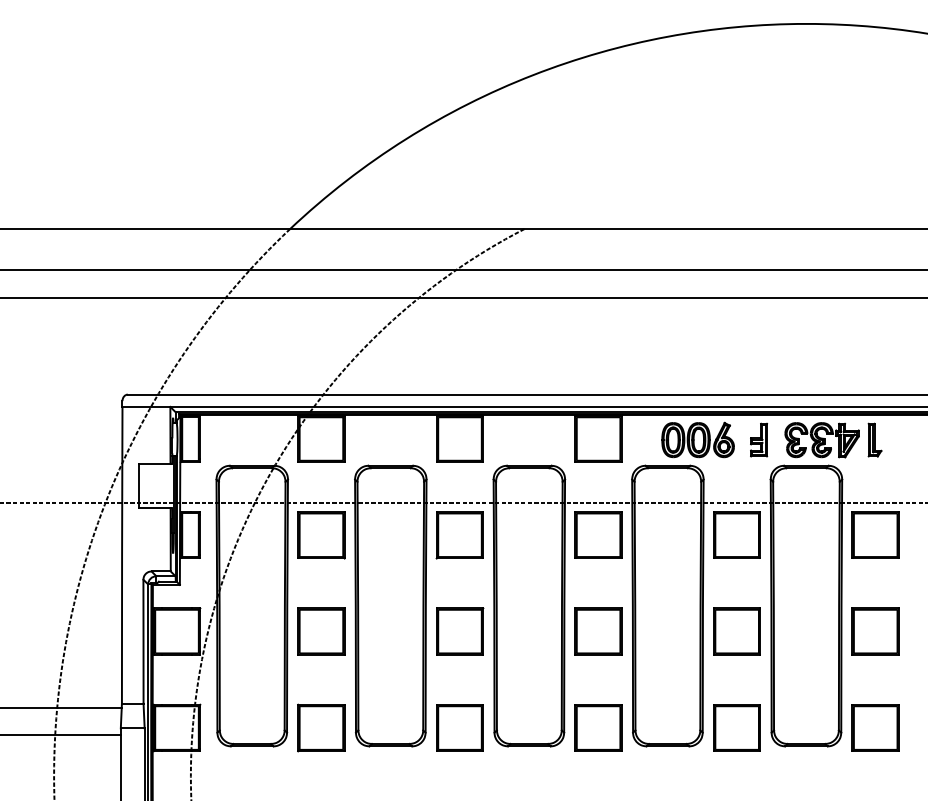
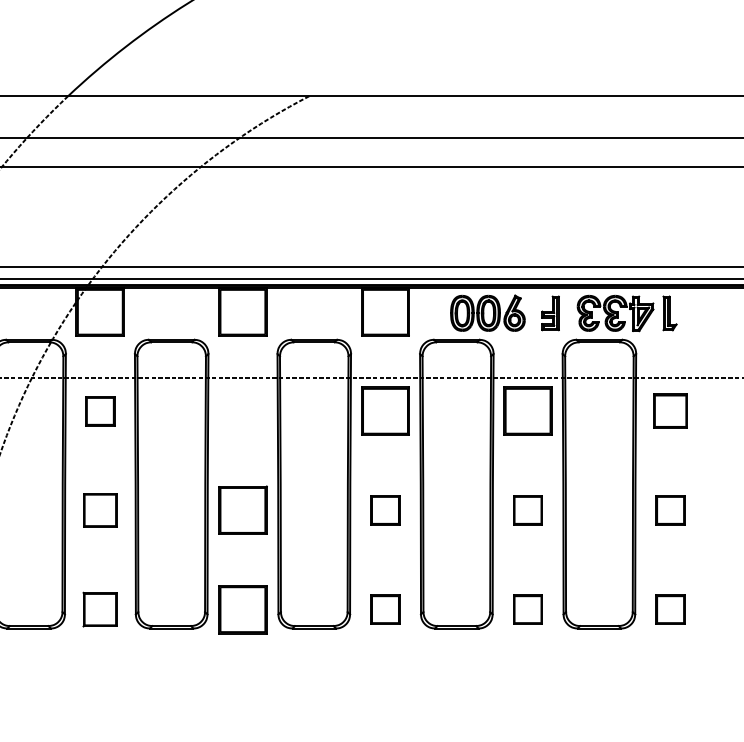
part: (875, 534) -> (670, 410), size x0.7
part: (321, 535) -> (100, 411), size x0.6
part: (459, 535) -> (242, 411), removed
part: (321, 631) -> (100, 510), size x0.7
part: (598, 631) -> (385, 510), size x0.6
part: (736, 631) -> (527, 510), size x0.6
part: (875, 631) -> (670, 510), size x0.6
part: (321, 727) -> (100, 609), size x0.7
part: (598, 727) -> (385, 609), size x0.6
part: (736, 727) -> (527, 609), size x0.6
part: (875, 727) -> (670, 609), size x0.6

